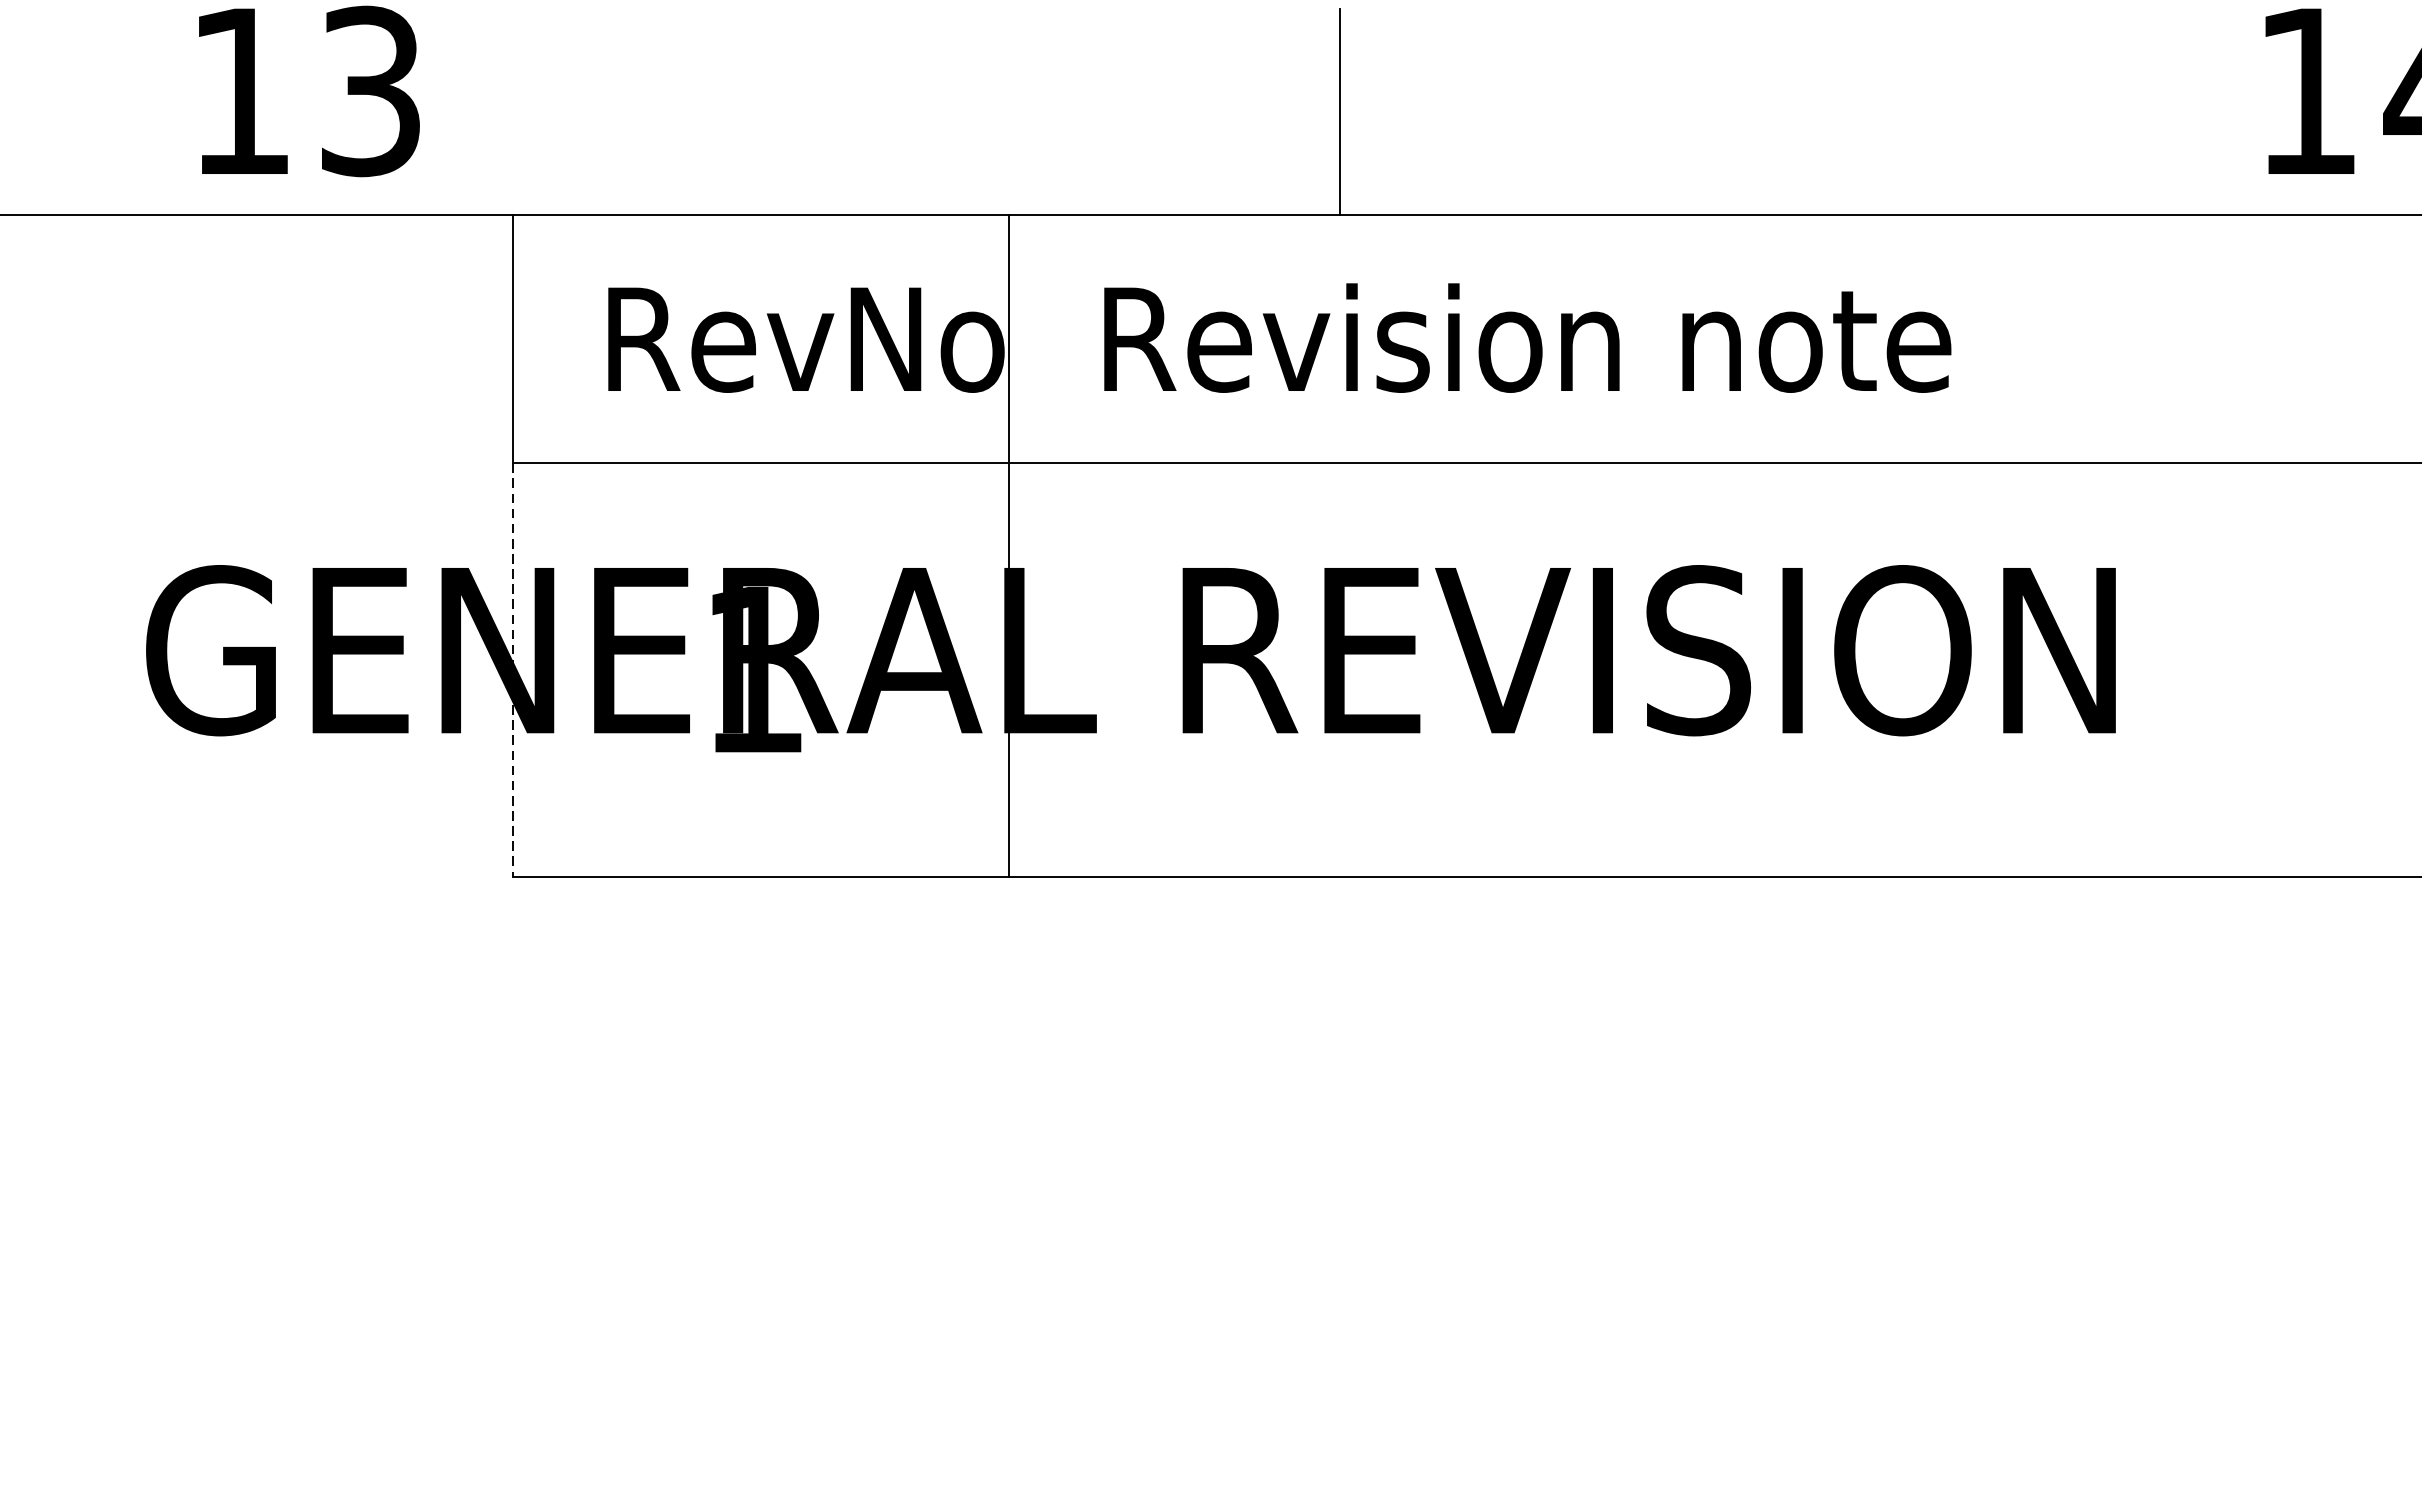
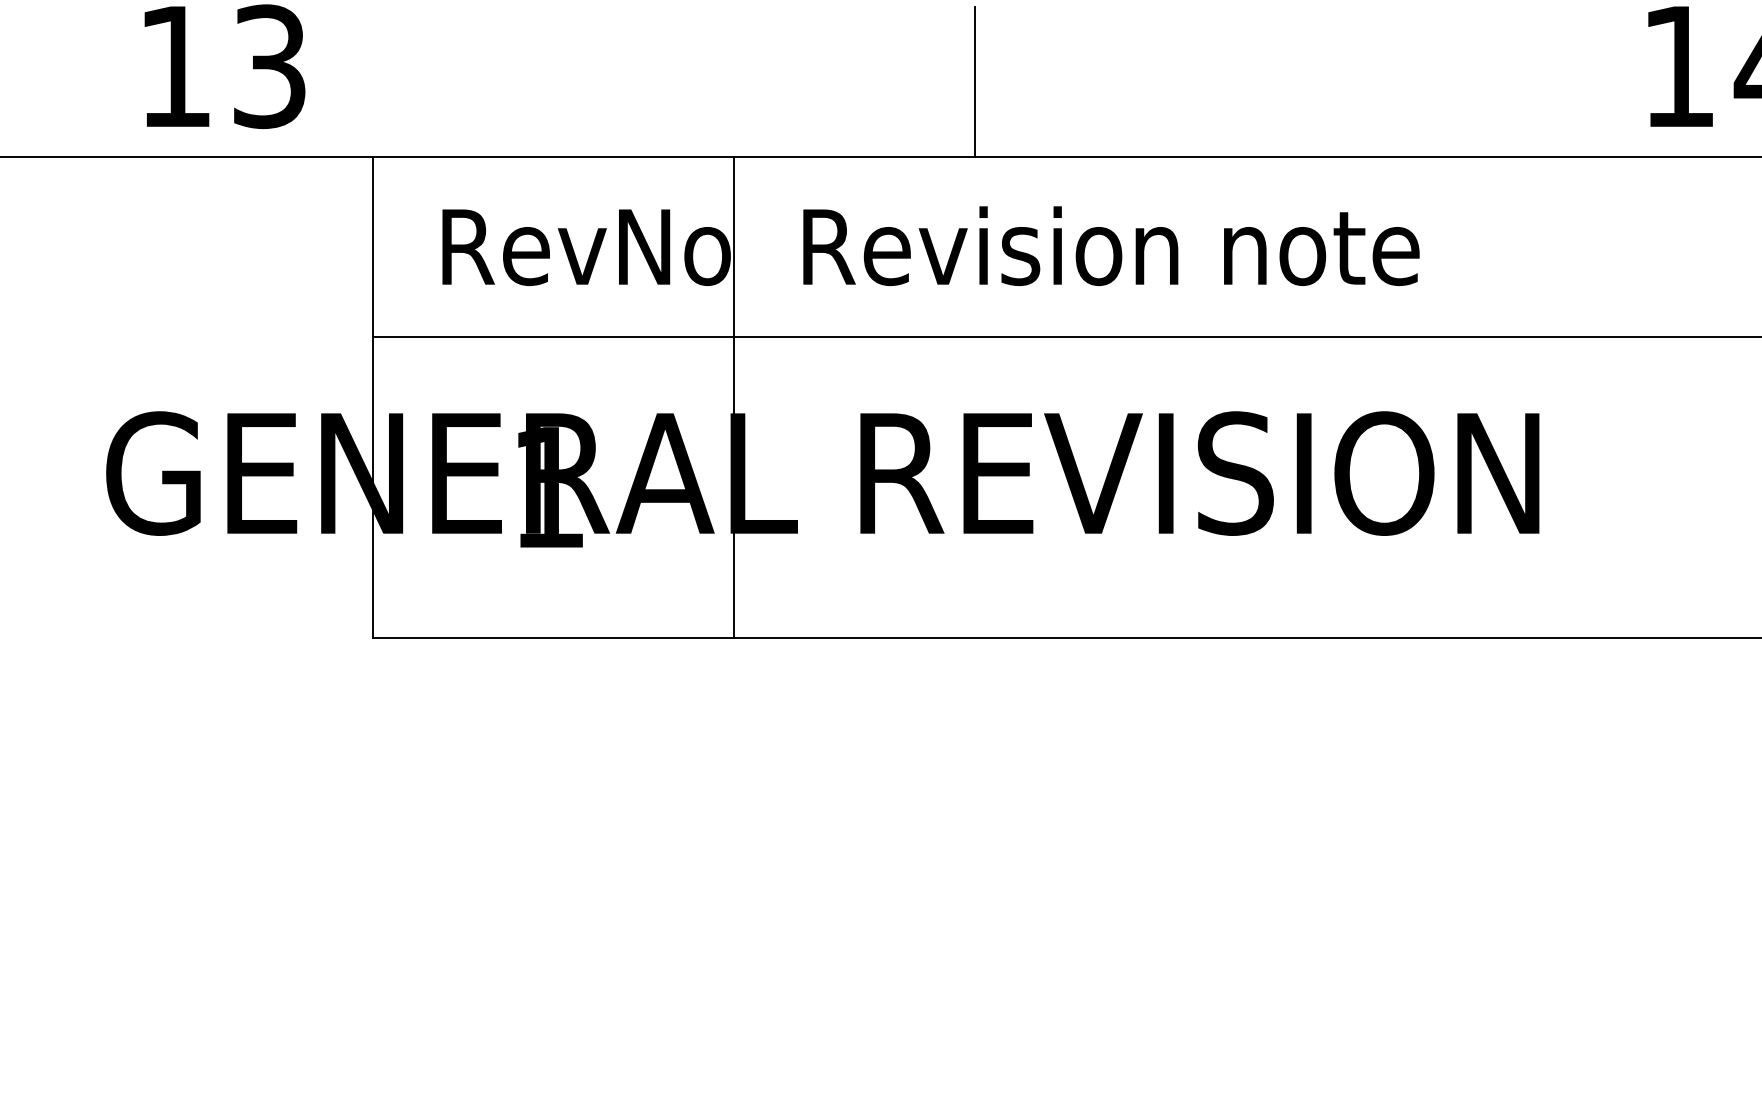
line: (513, 671) -> (373, 488), dashed -> solid

